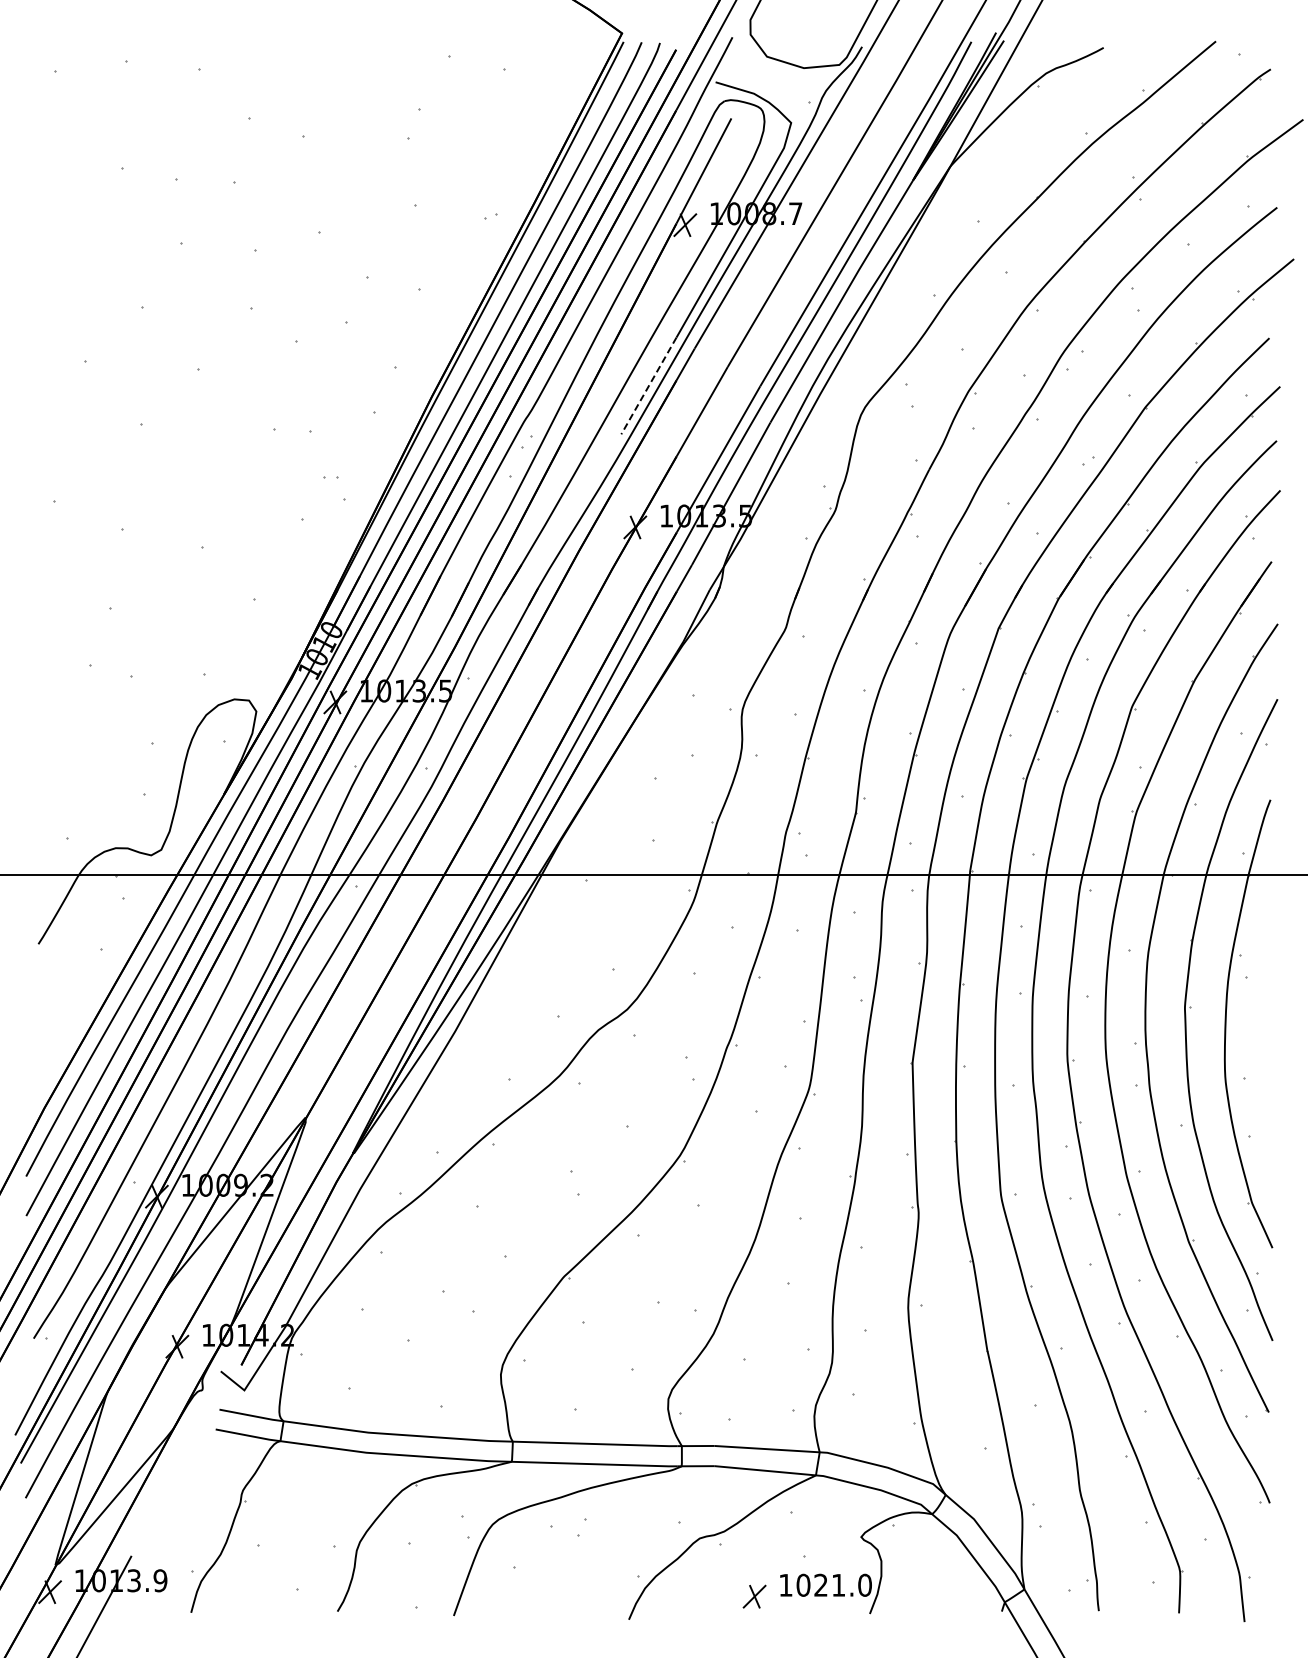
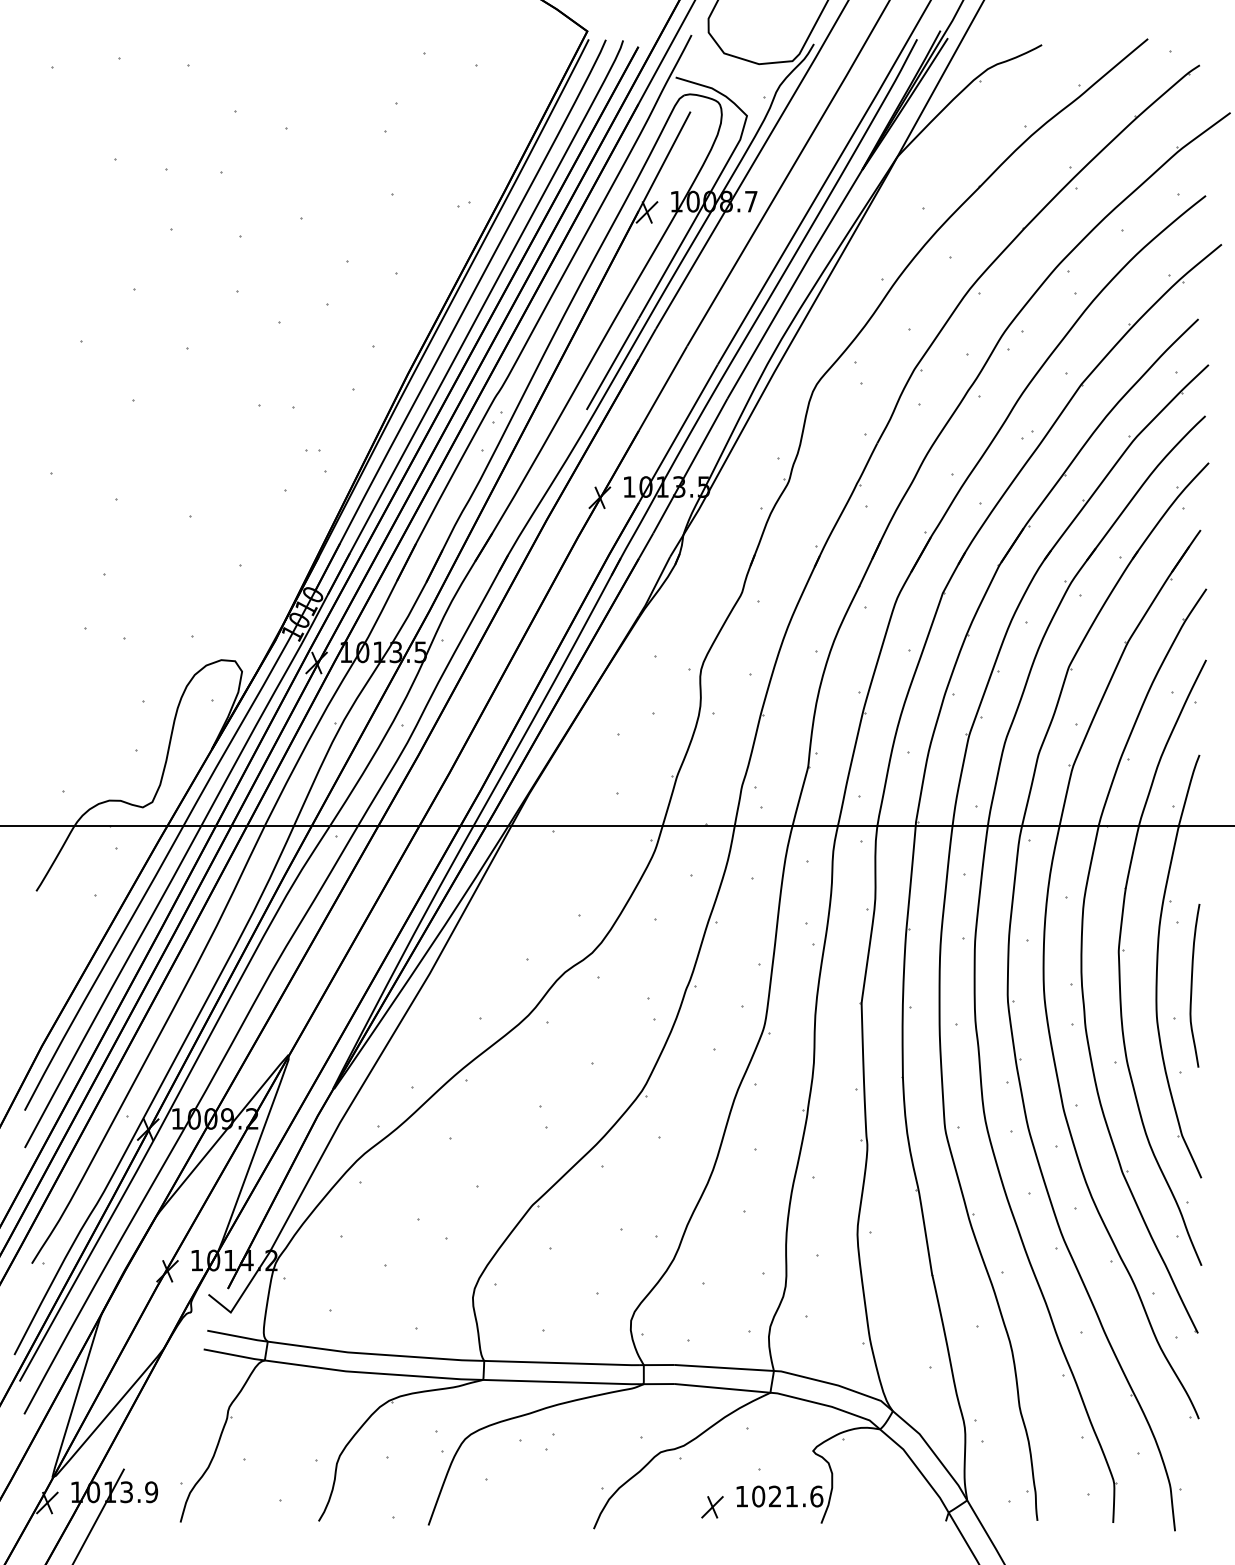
line: (648, 385) -> (612, 363), dashed -> solid
curve: (1263, 1041) -> (1192, 983), added
text: (865, 1584) -> (817, 1495), 1021.0 -> 1021.6

